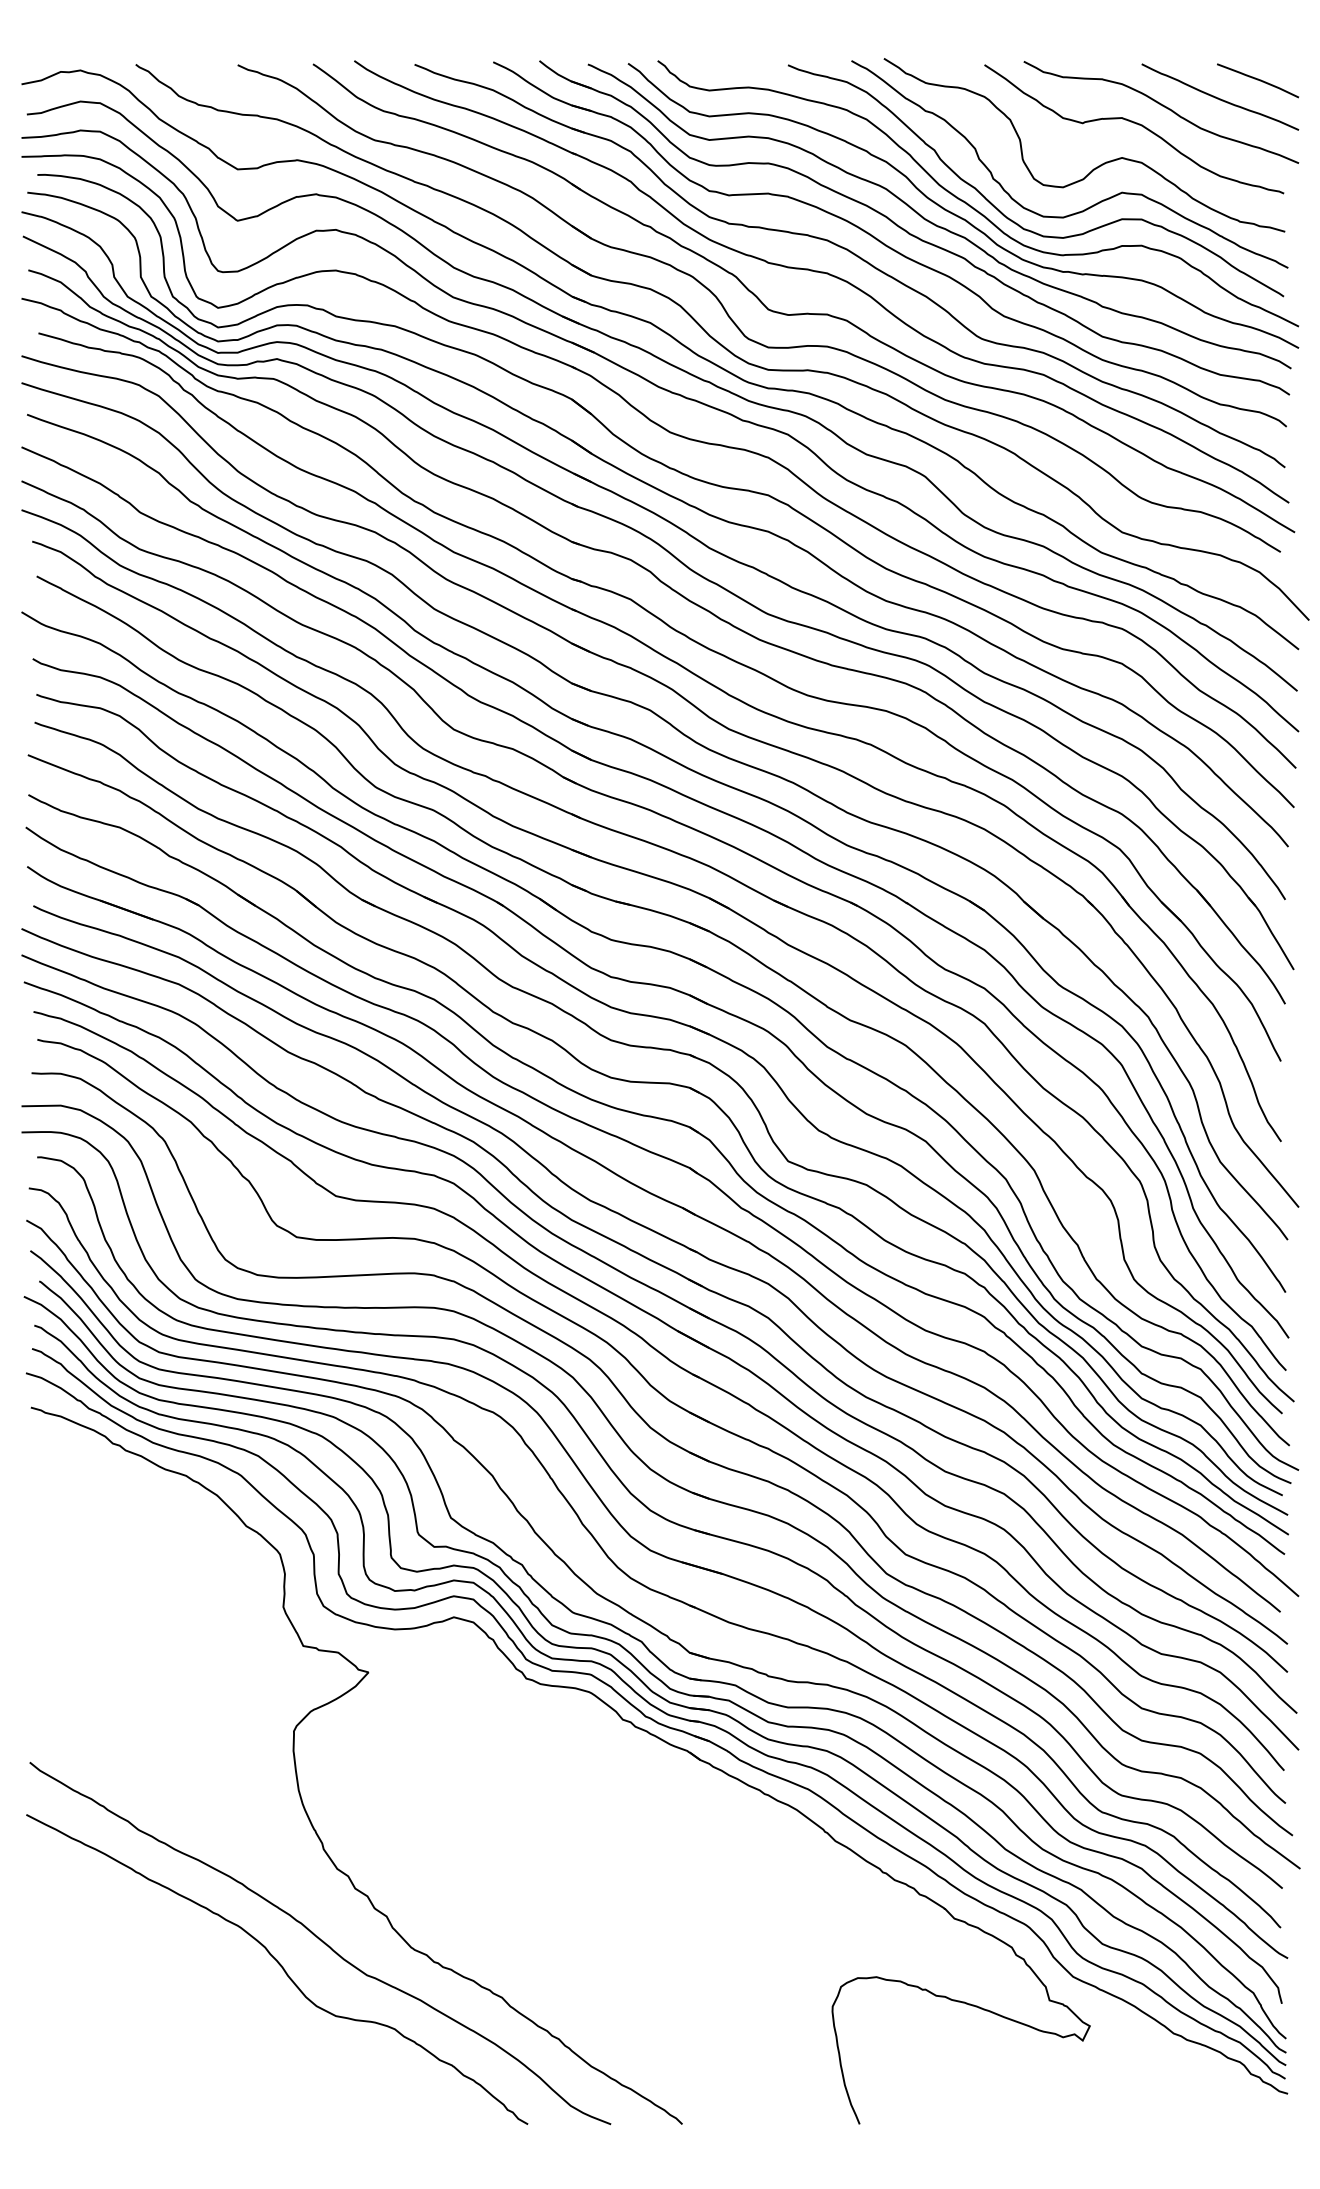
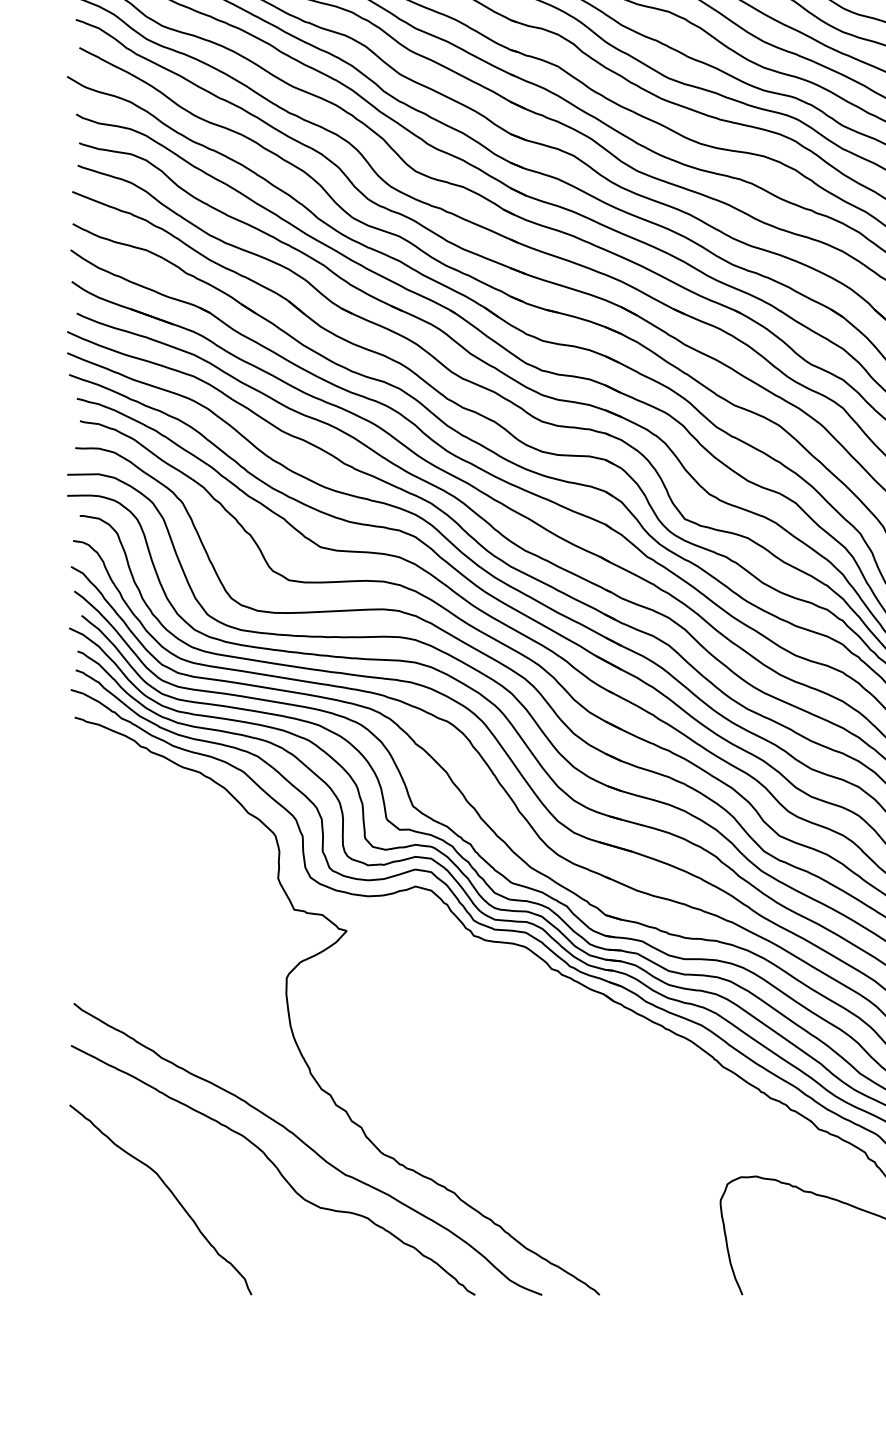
curve: (149, 1996) -> (170, 1192), added

